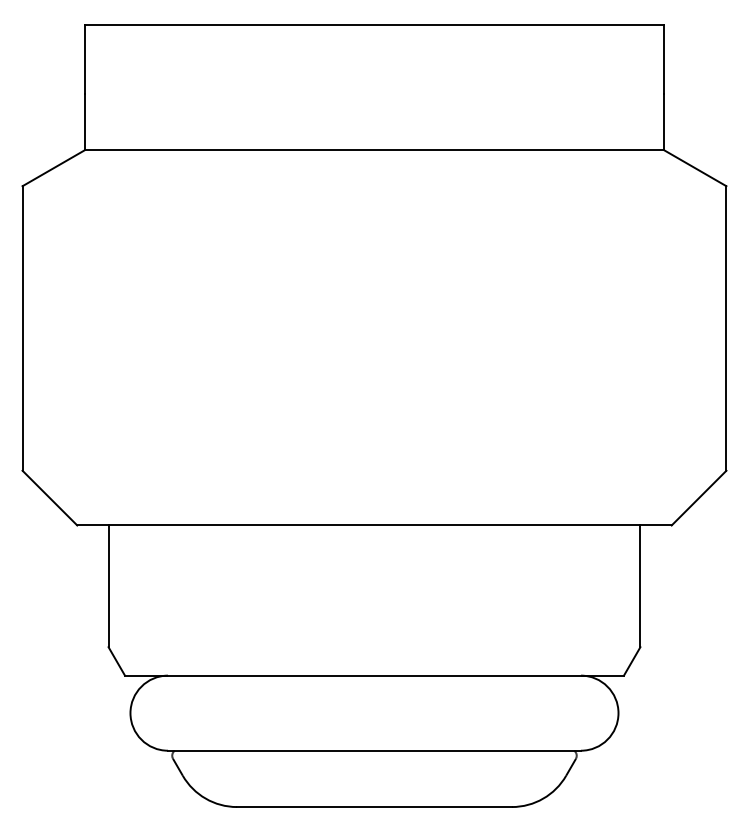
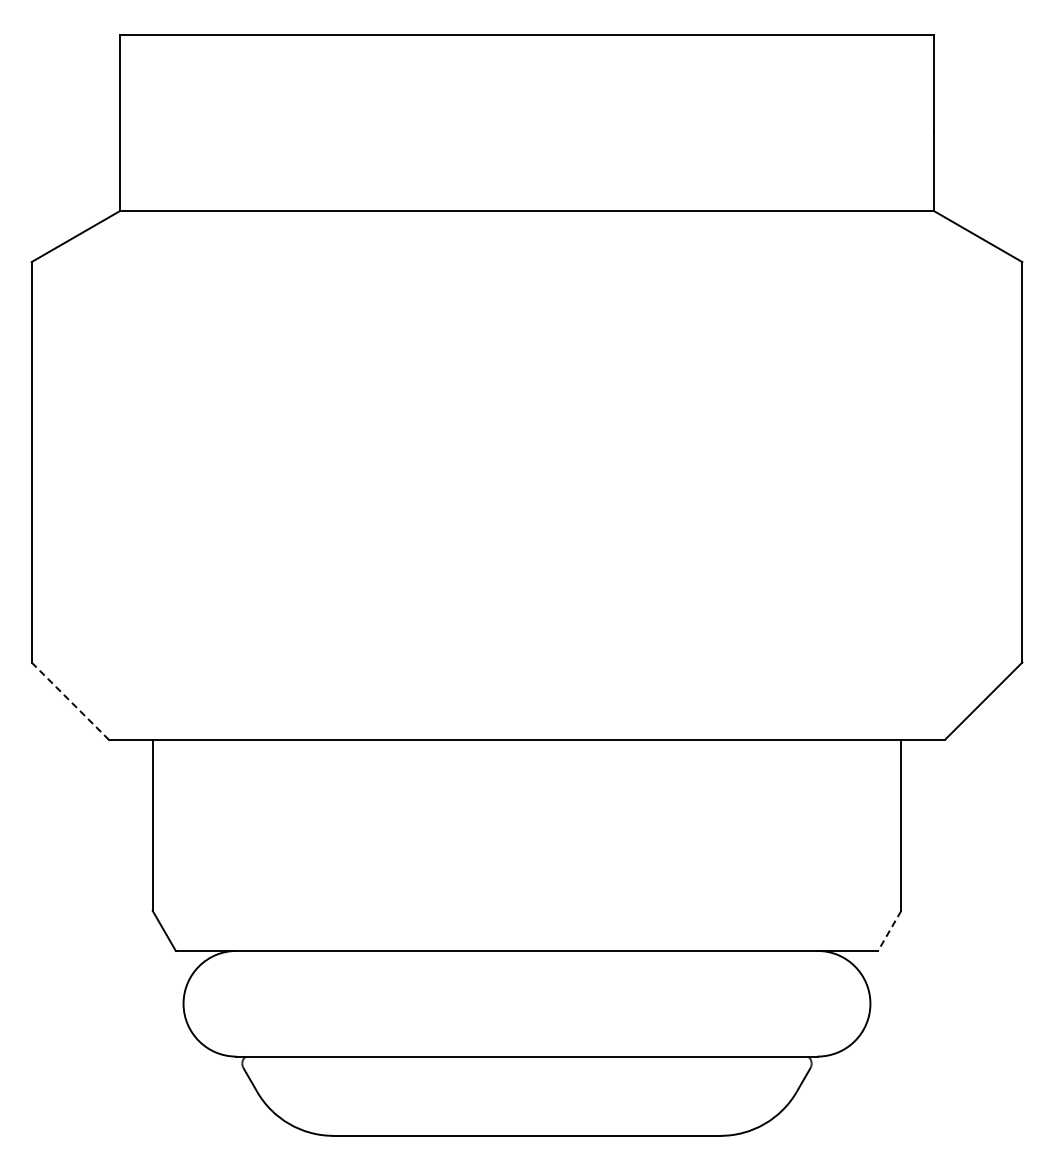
line: (50, 498) -> (70, 701), solid -> dashed
line: (632, 661) -> (889, 931), solid -> dashed

